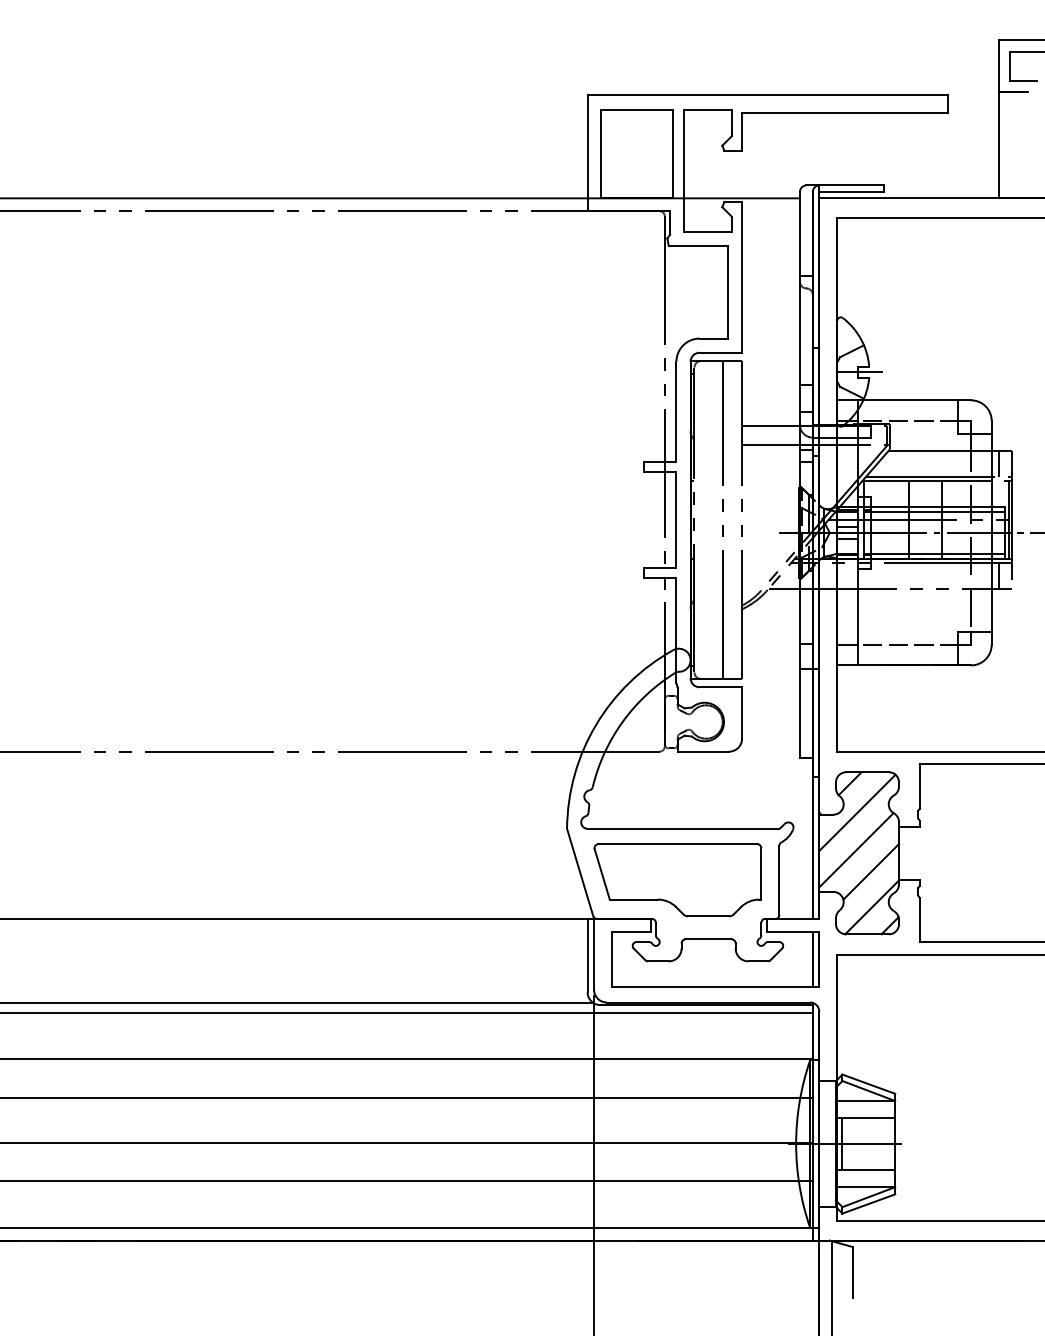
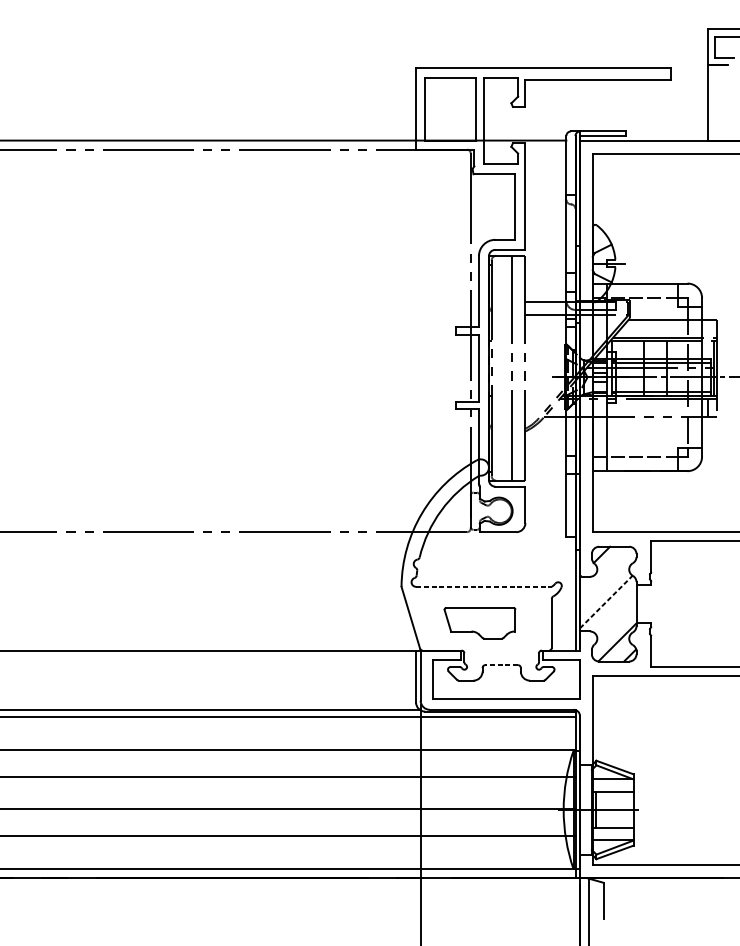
line: (999, 463) -> (707, 328), removed
line: (857, 812) -> (607, 575), removed
line: (683, 828) -> (483, 586), solid -> dashed
line: (856, 850) -> (606, 602), solid -> dashed
line: (871, 871) -> (617, 617), removed
part: (677, 880) -> (479, 623), size x0.6
line: (708, 939) -> (501, 665), solid -> dashed
line: (812, 959) -> (575, 679), removed

